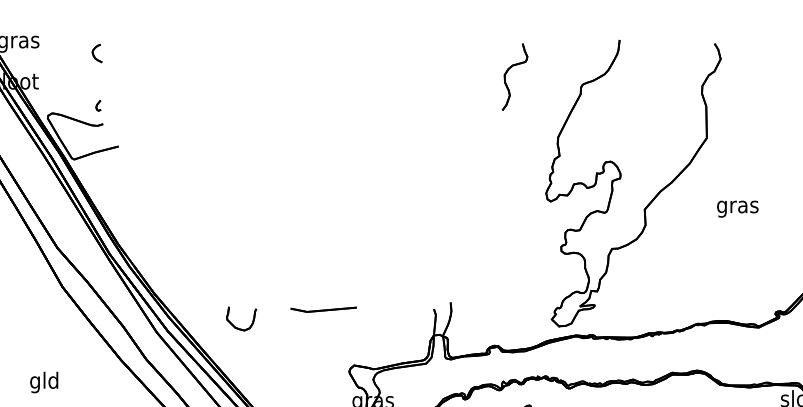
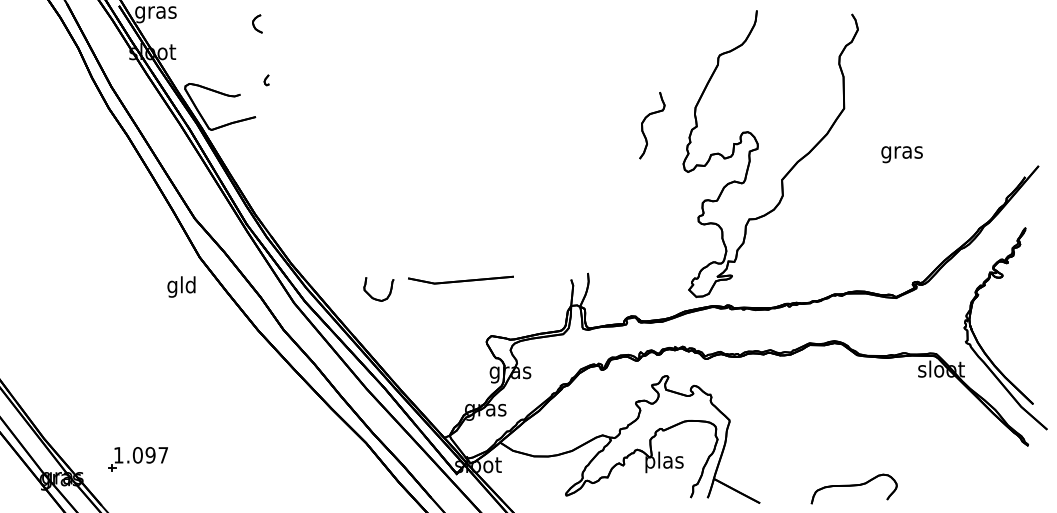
part: (97, 53) -> (257, 23), moved
part: (508, 72) -> (645, 120), moved
part: (98, 106) -> (266, 80), moved
text: (737, 209) -> (901, 154), moved
part: (323, 310) -> (460, 280), size x1.6
text: (44, 382) -> (181, 286), moved

